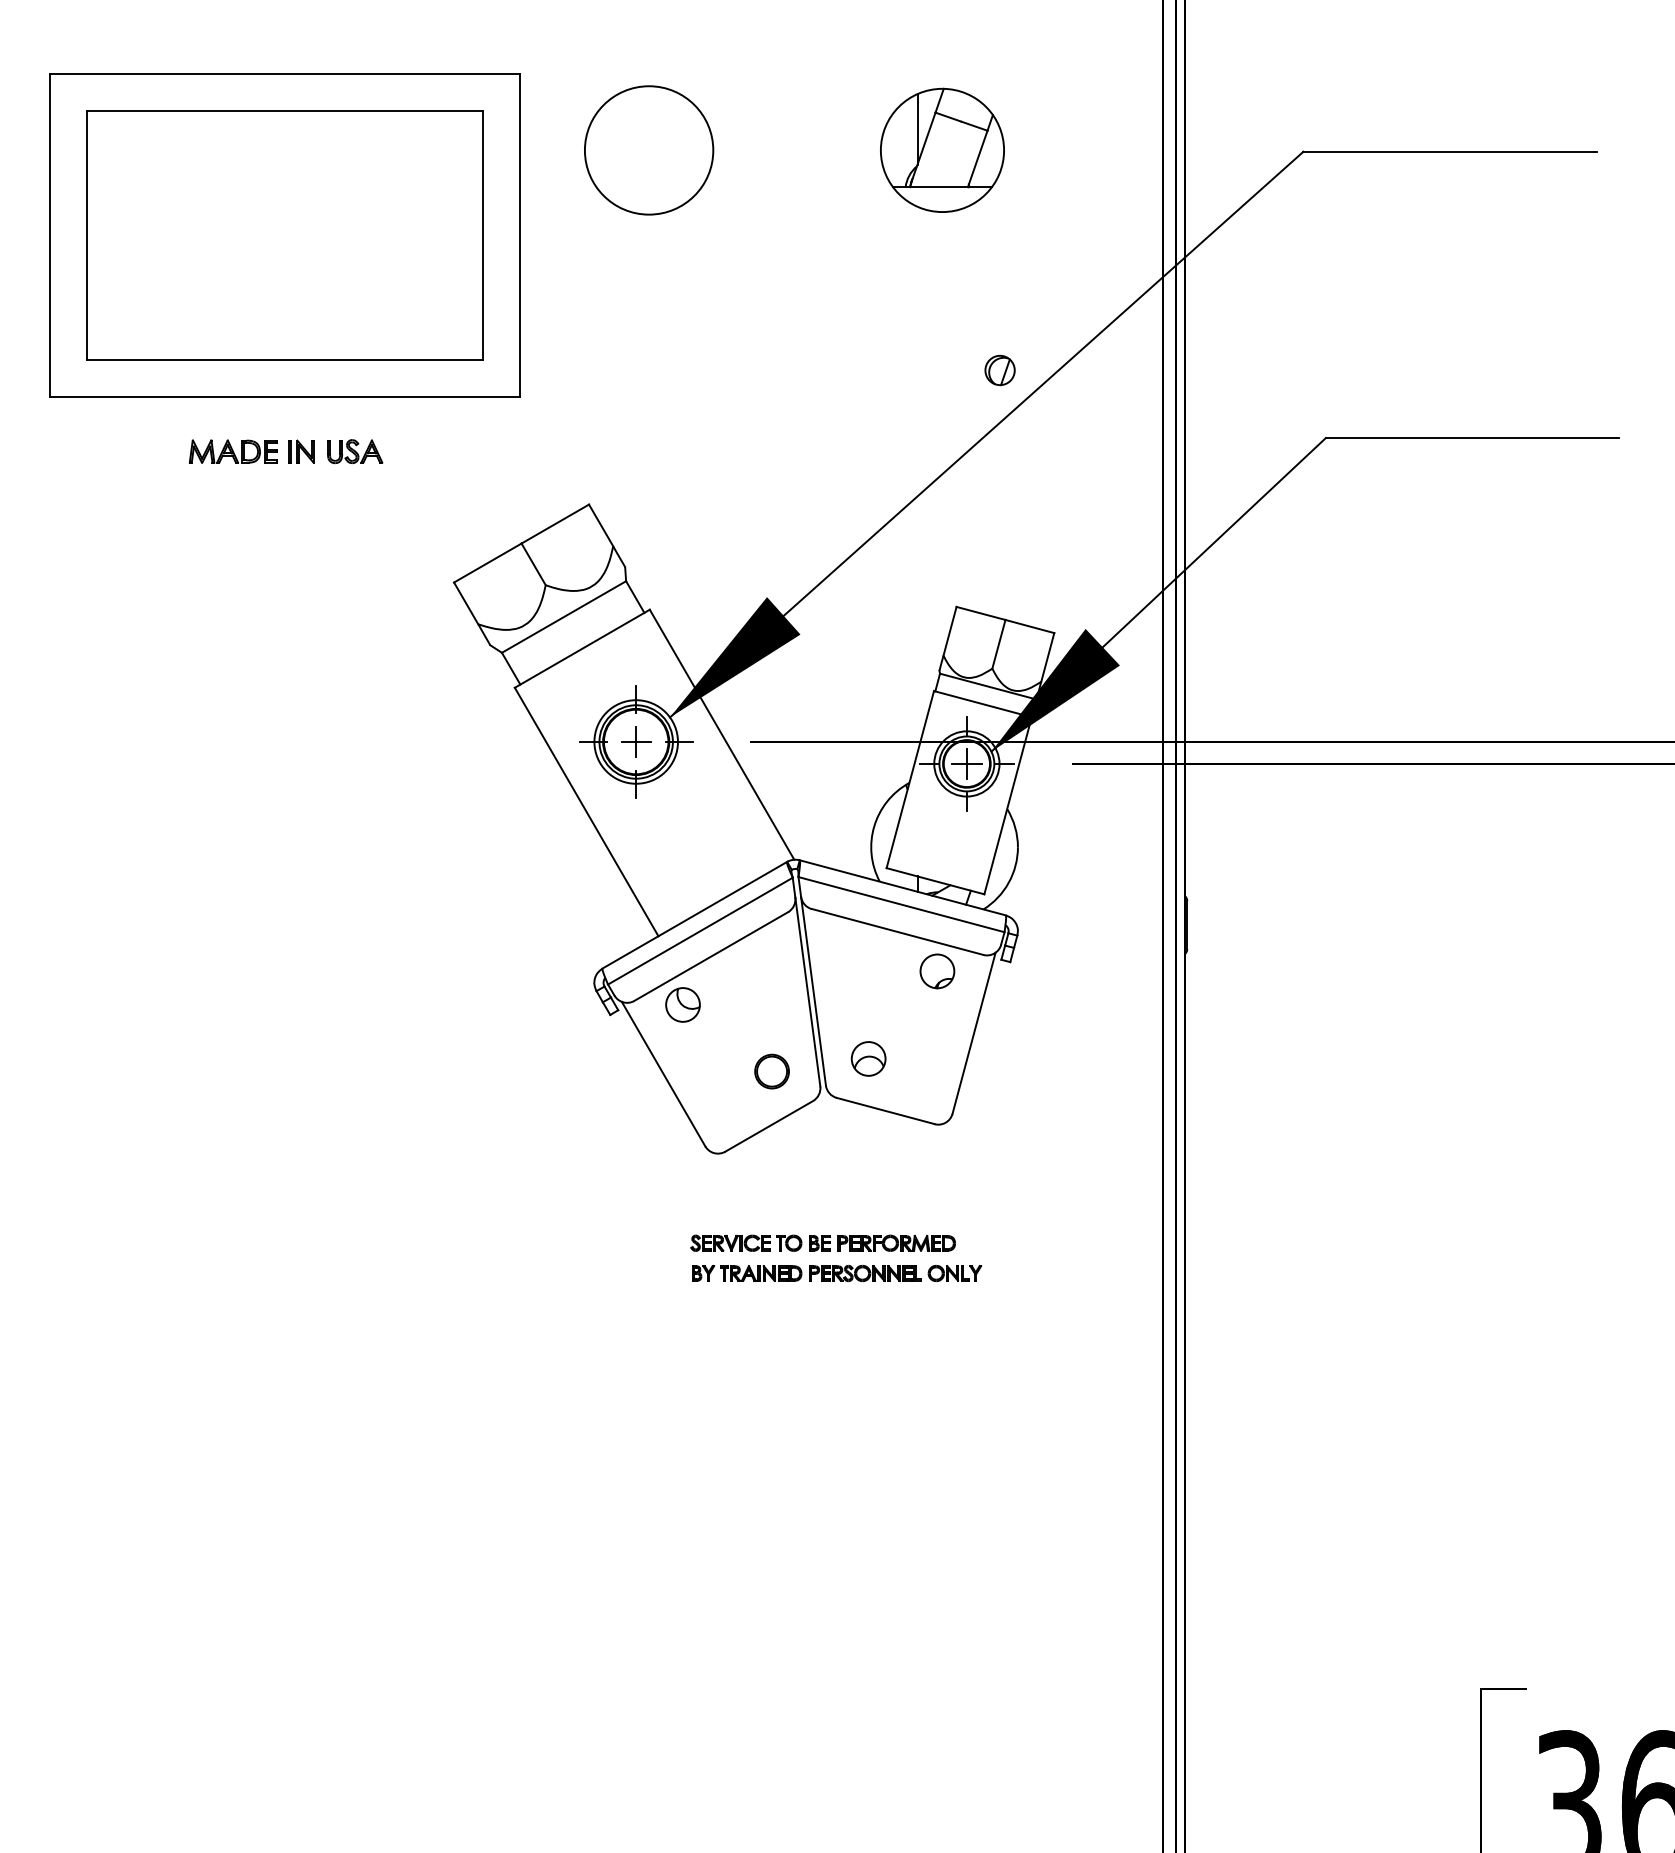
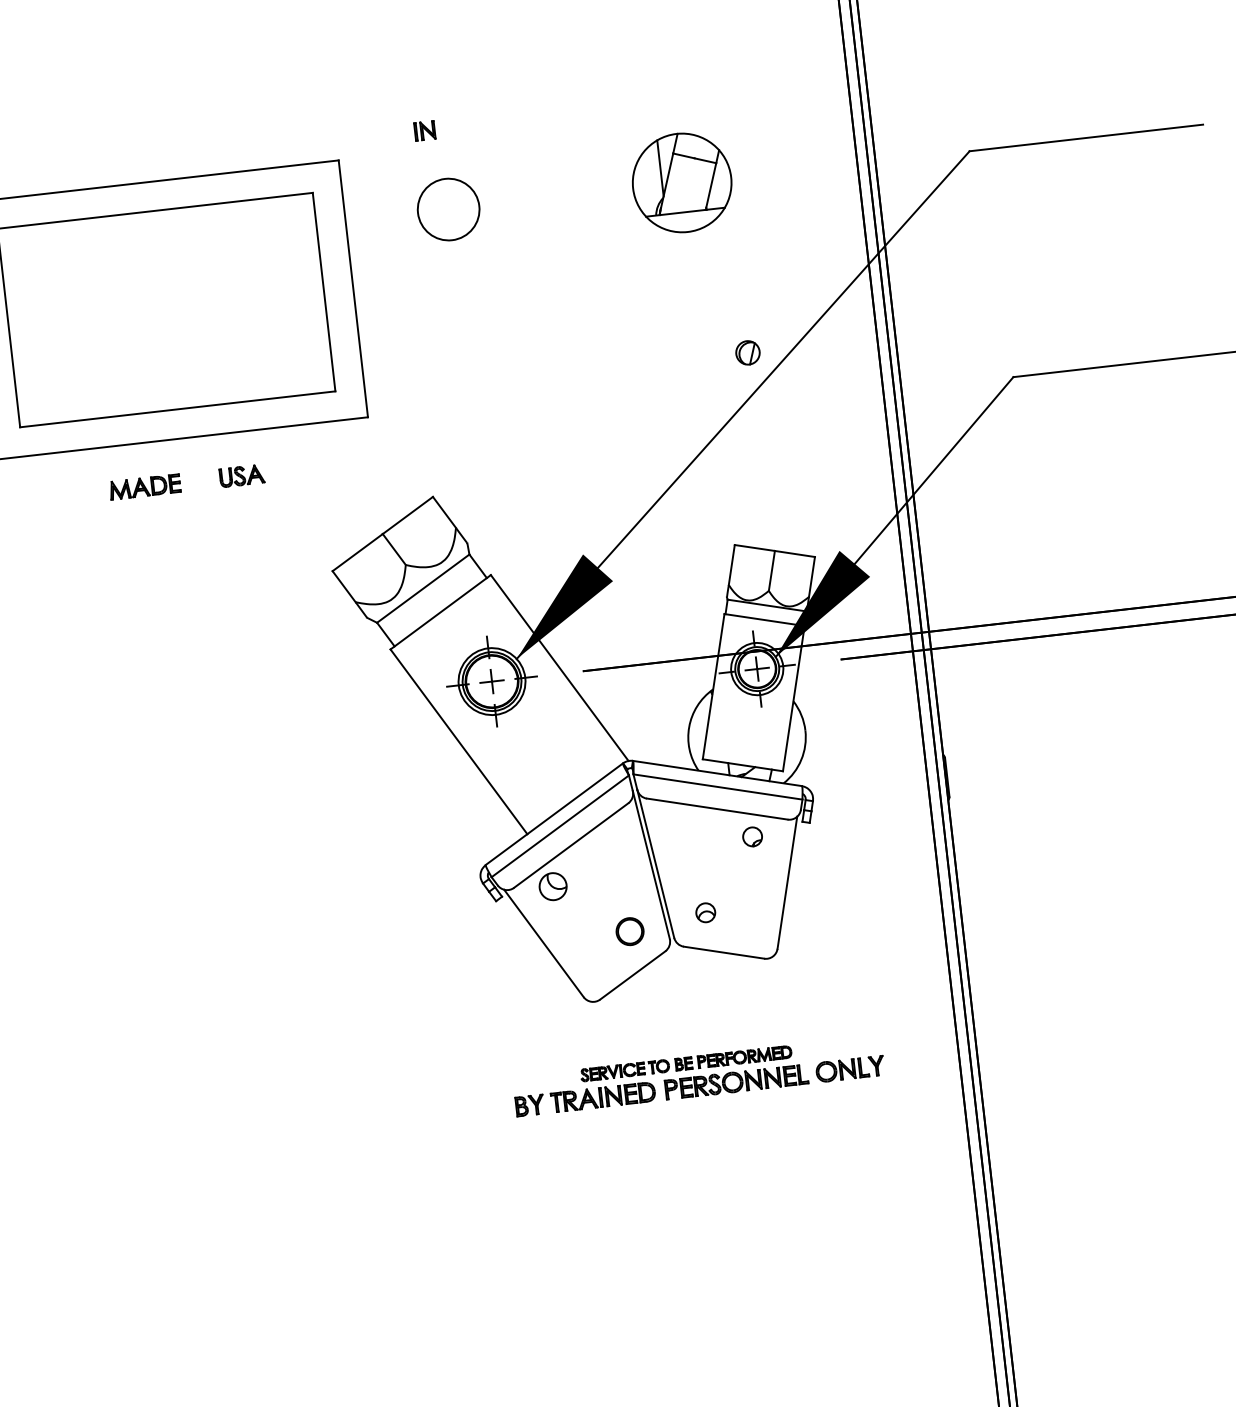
circle: (648, 150) -> (448, 209), size x0.6
part: (301, 451) -> (424, 130), moved
part: (937, 971) -> (752, 836), size x0.7
part: (868, 1058) -> (705, 912), size x0.7
part: (836, 1273) -> (699, 1086), size x1.6

